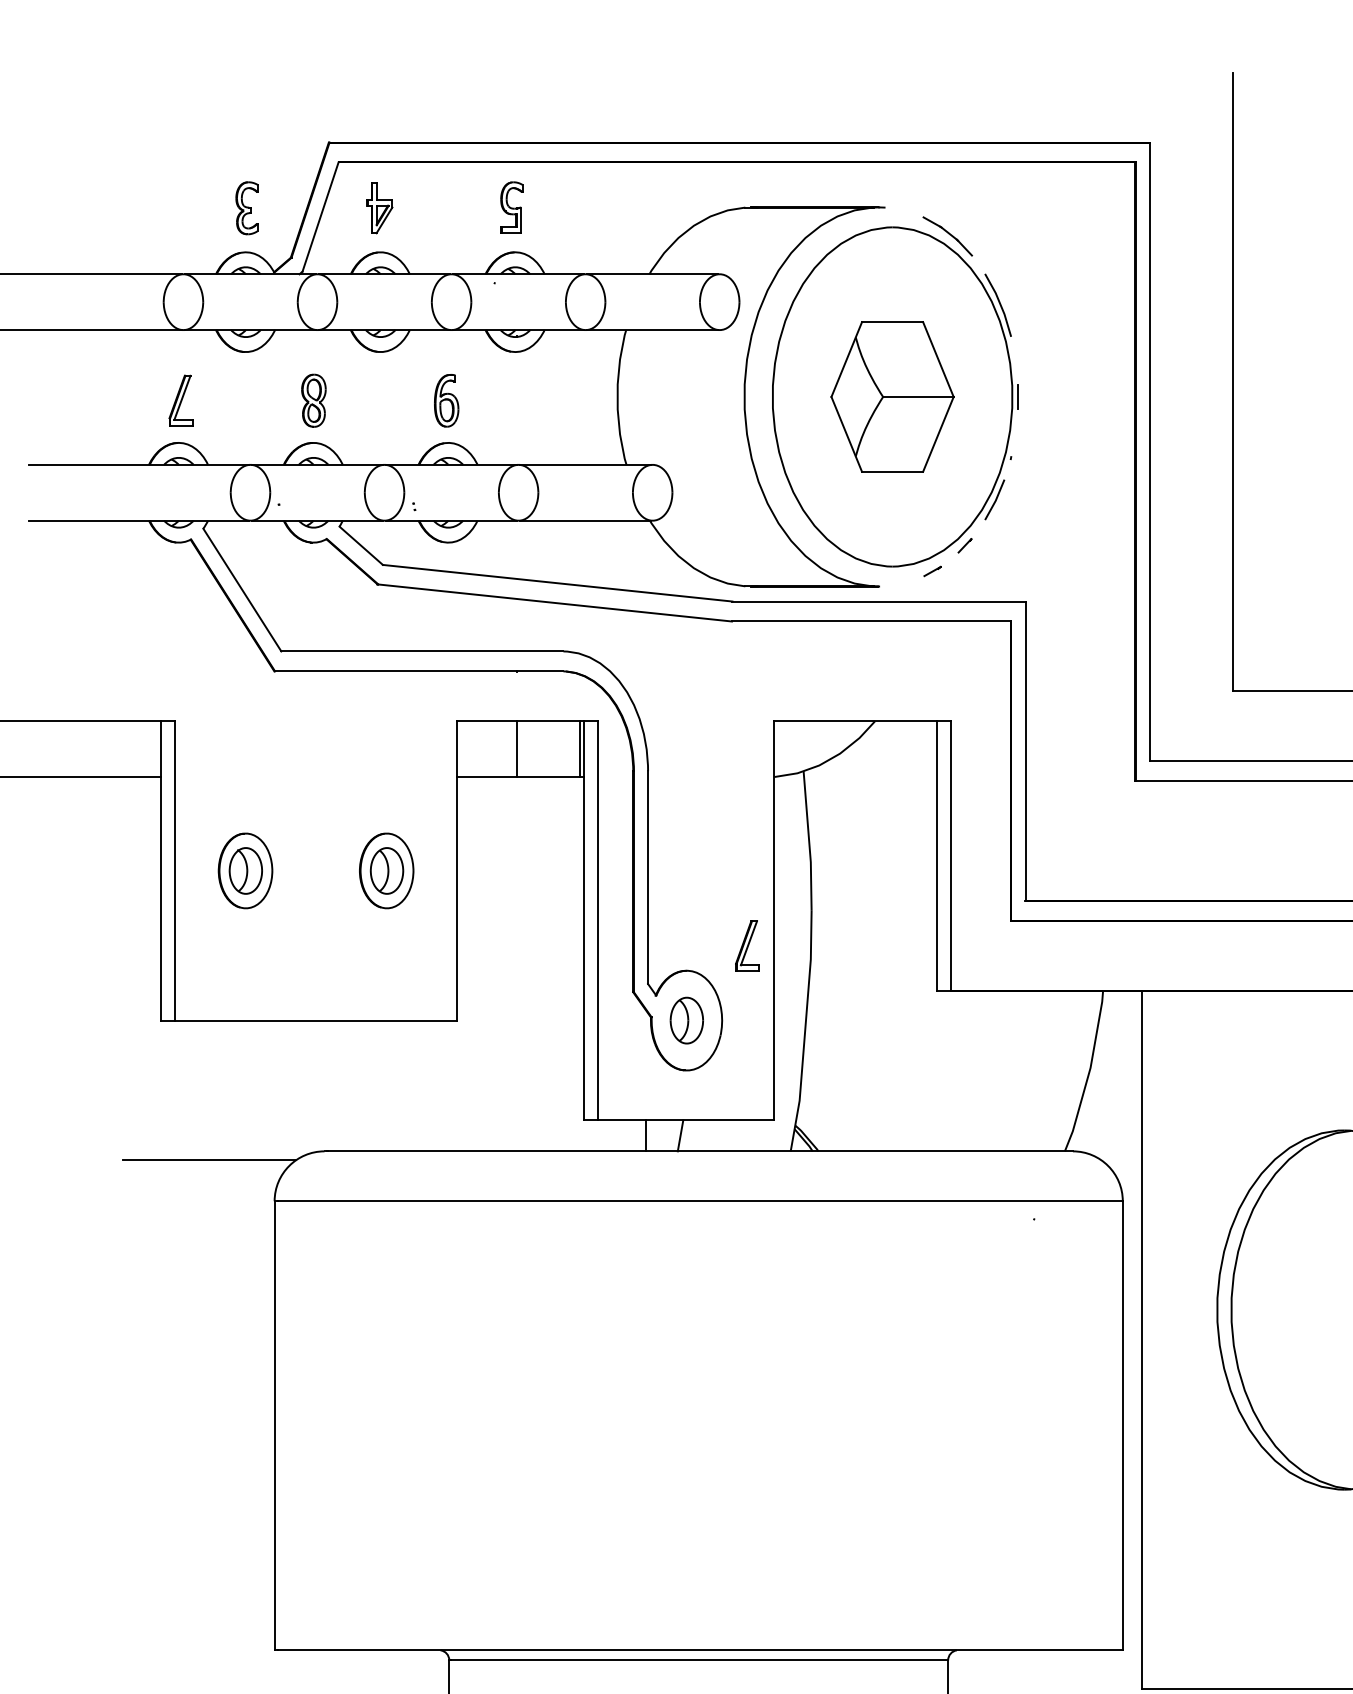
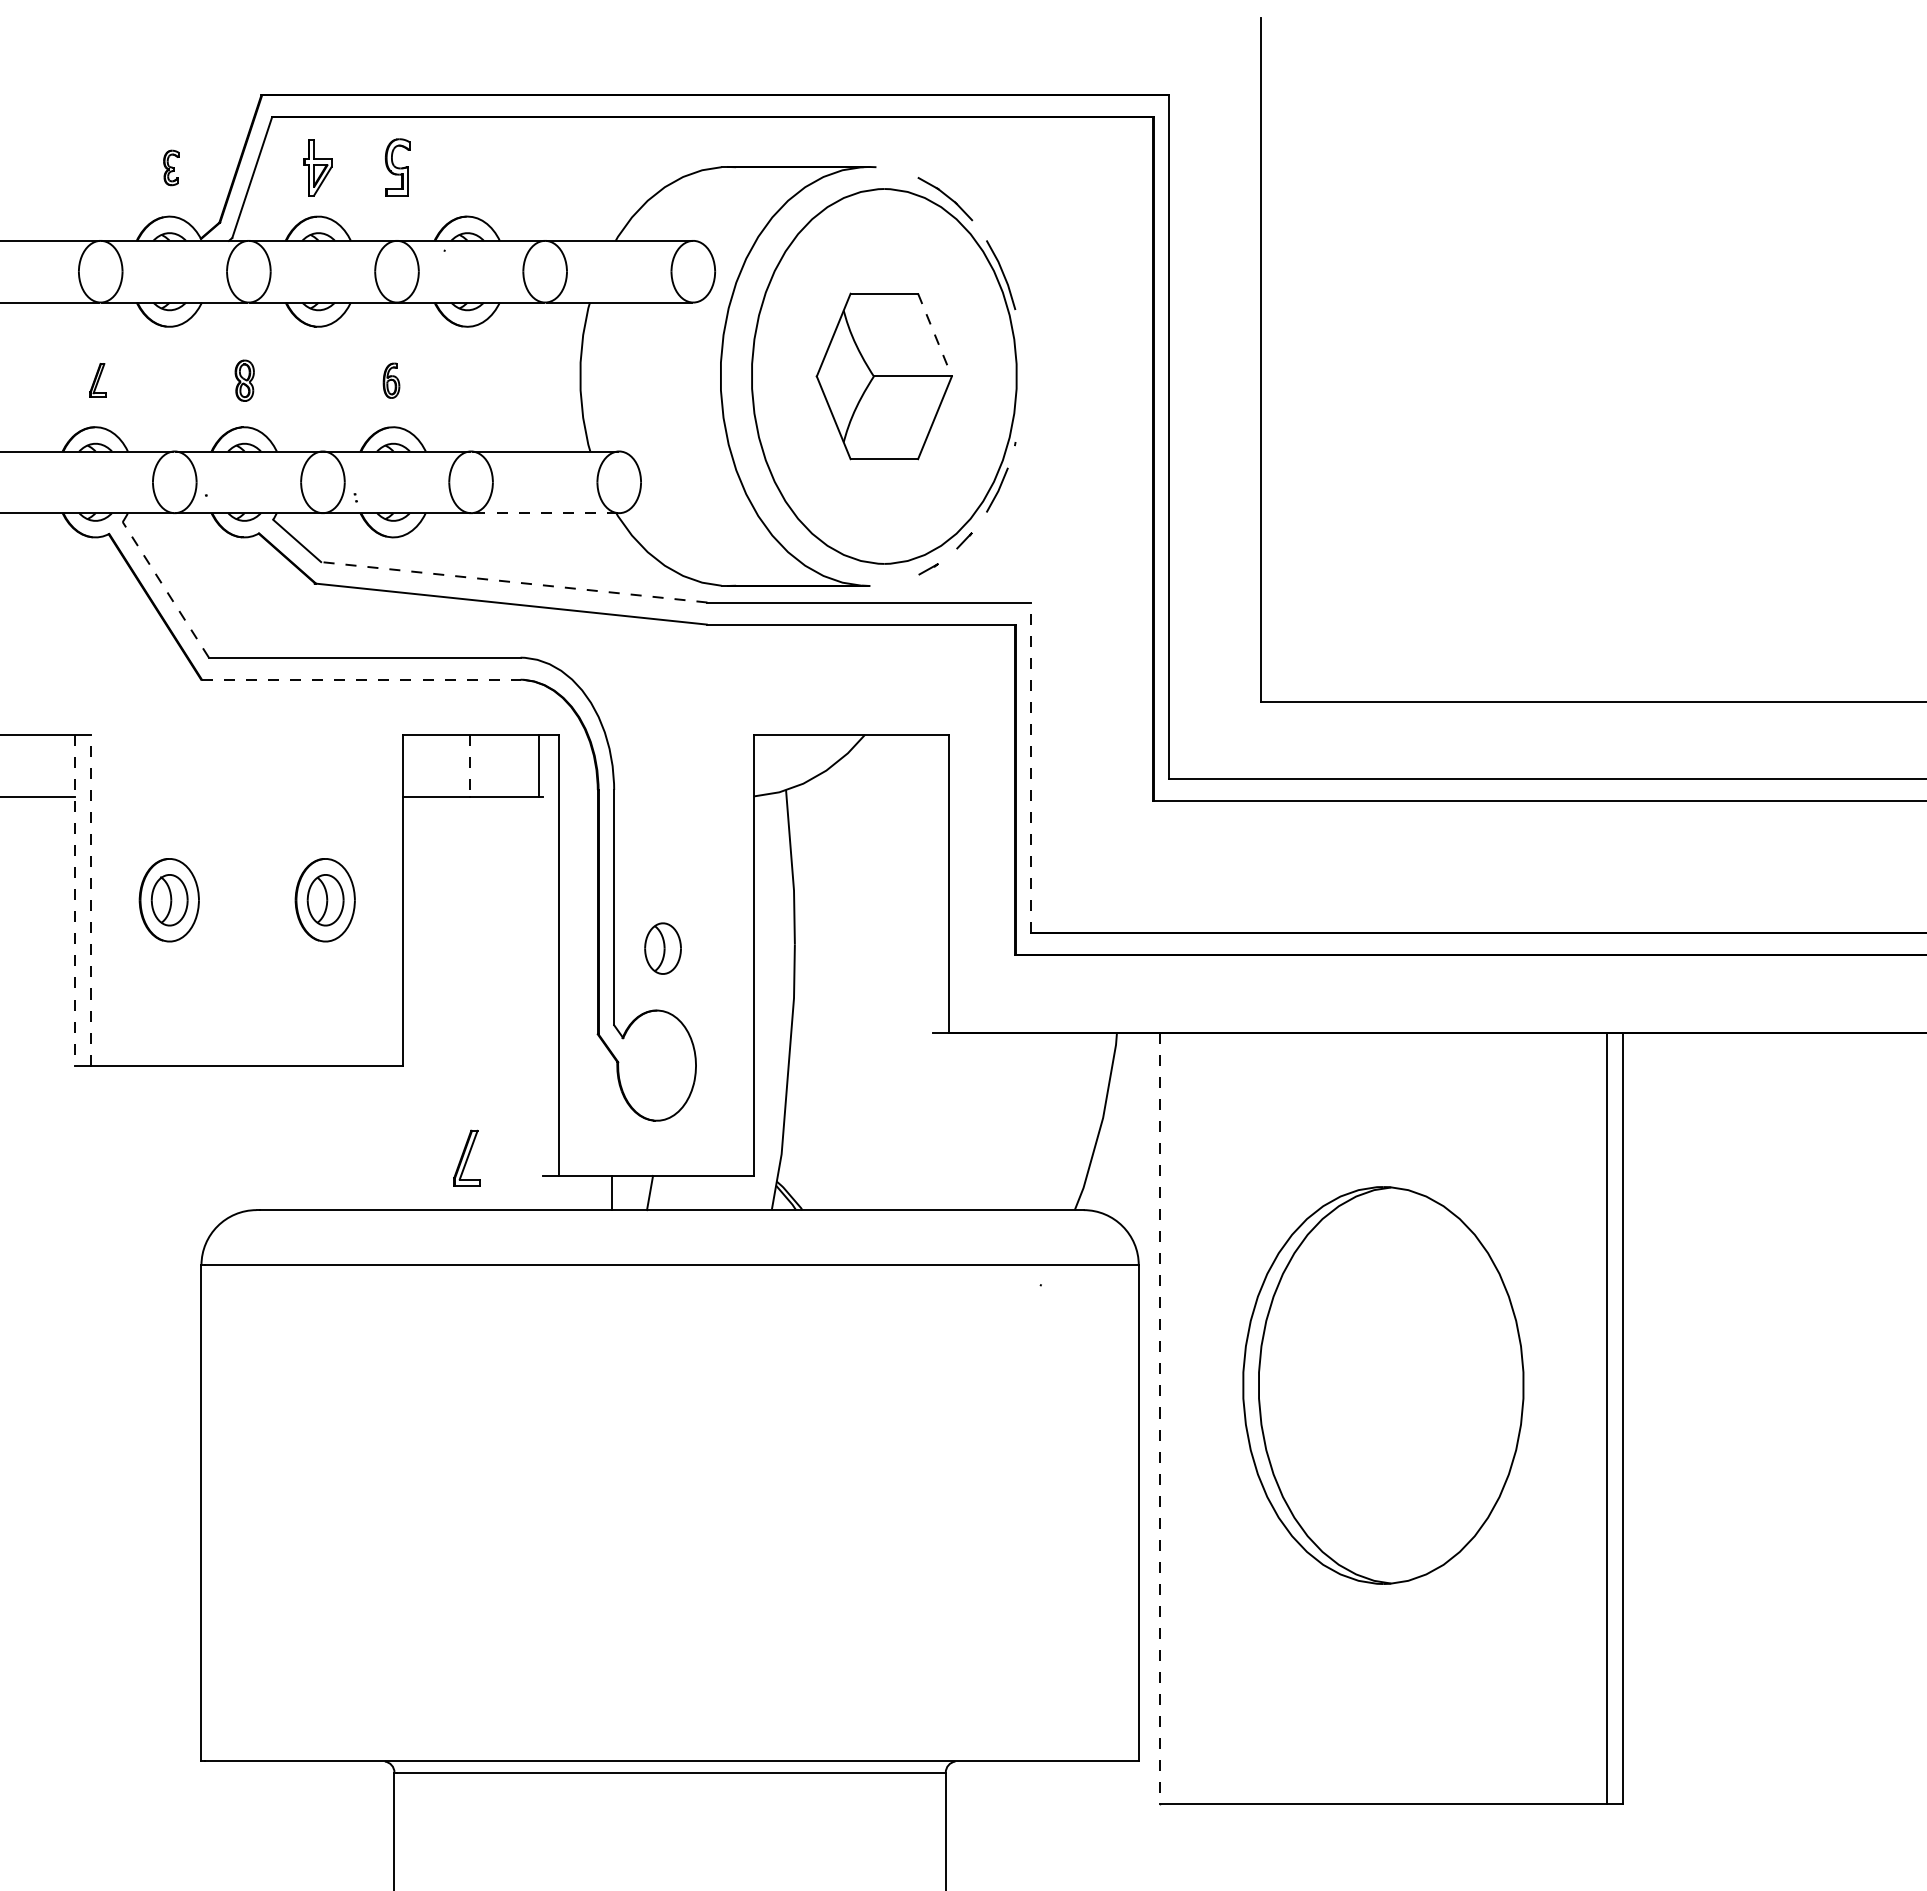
part: (247, 207) -> (171, 167), size x0.6
part: (511, 207) -> (397, 167), moved
line: (938, 359) -> (935, 335), solid -> dashed
line: (1018, 397) -> (1023, 376), removed
part: (180, 400) -> (97, 380), size x0.6
part: (313, 400) -> (244, 380), size x0.7
part: (446, 400) -> (391, 380), size x0.6
line: (585, 520) -> (545, 513), solid -> dashed
line: (556, 583) -> (513, 582), solid -> dashed
line: (242, 589) -> (165, 589), solid -> dashed
line: (419, 671) -> (361, 679), solid -> dashed
line: (517, 749) -> (469, 765), solid -> dashed
line: (1025, 750) -> (1031, 767), solid -> dashed
line: (937, 855) -> (933, 883), removed
line: (174, 870) -> (90, 899), solid -> dashed
line: (160, 871) -> (75, 900), solid -> dashed
line: (584, 920) -> (543, 954), removed
part: (747, 945) -> (466, 1157), moved
part: (686, 1020) -> (662, 948), moved
line: (209, 1160) -> (129, 1220), removed
line: (1142, 1339) -> (1160, 1418), solid -> dashed

